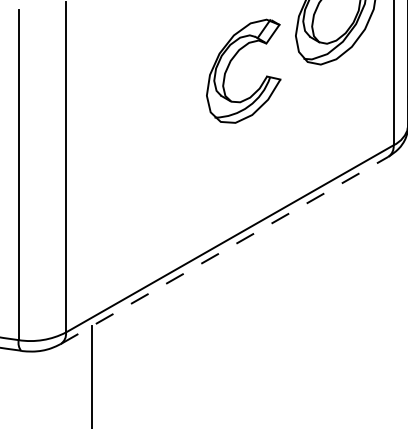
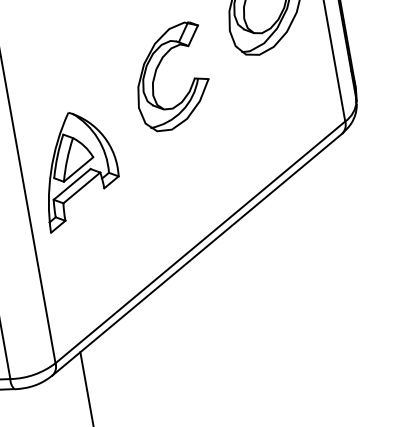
part: (230, 64) -> (156, 73), moved
part: (122, 145) -> (78, 169), added
line: (224, 250) -> (197, 254), dashed -> solid

